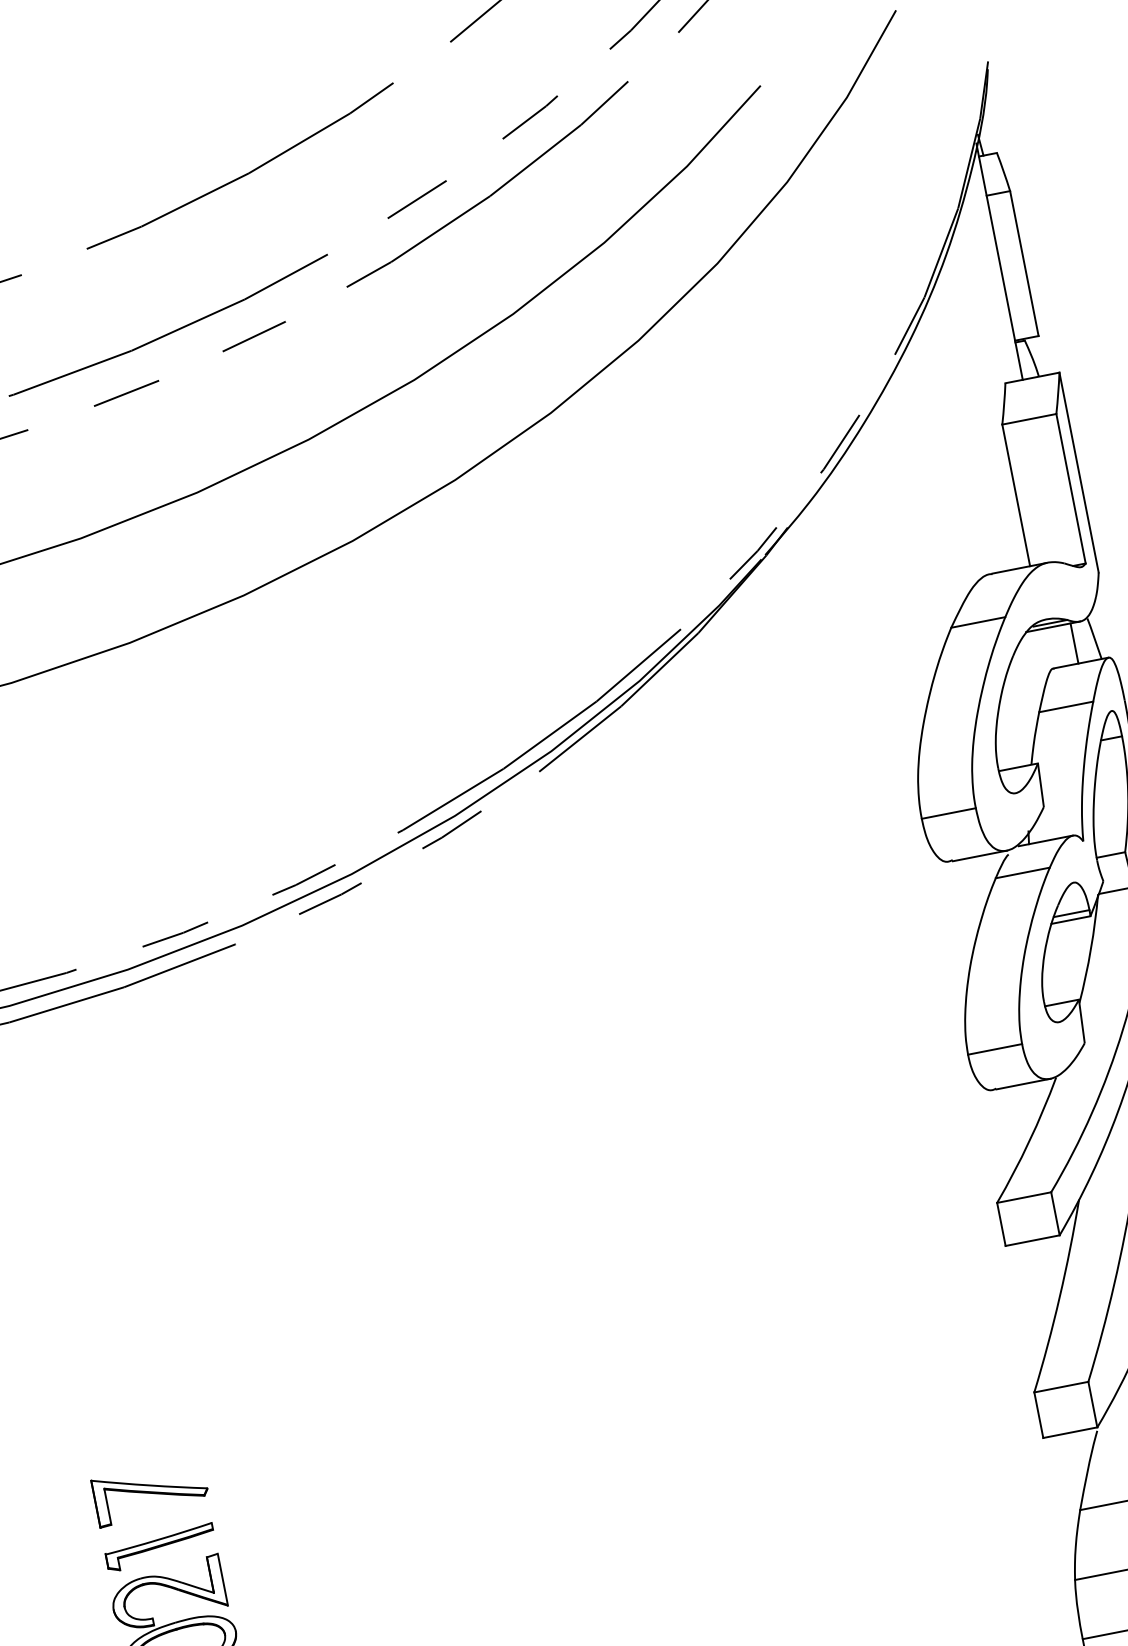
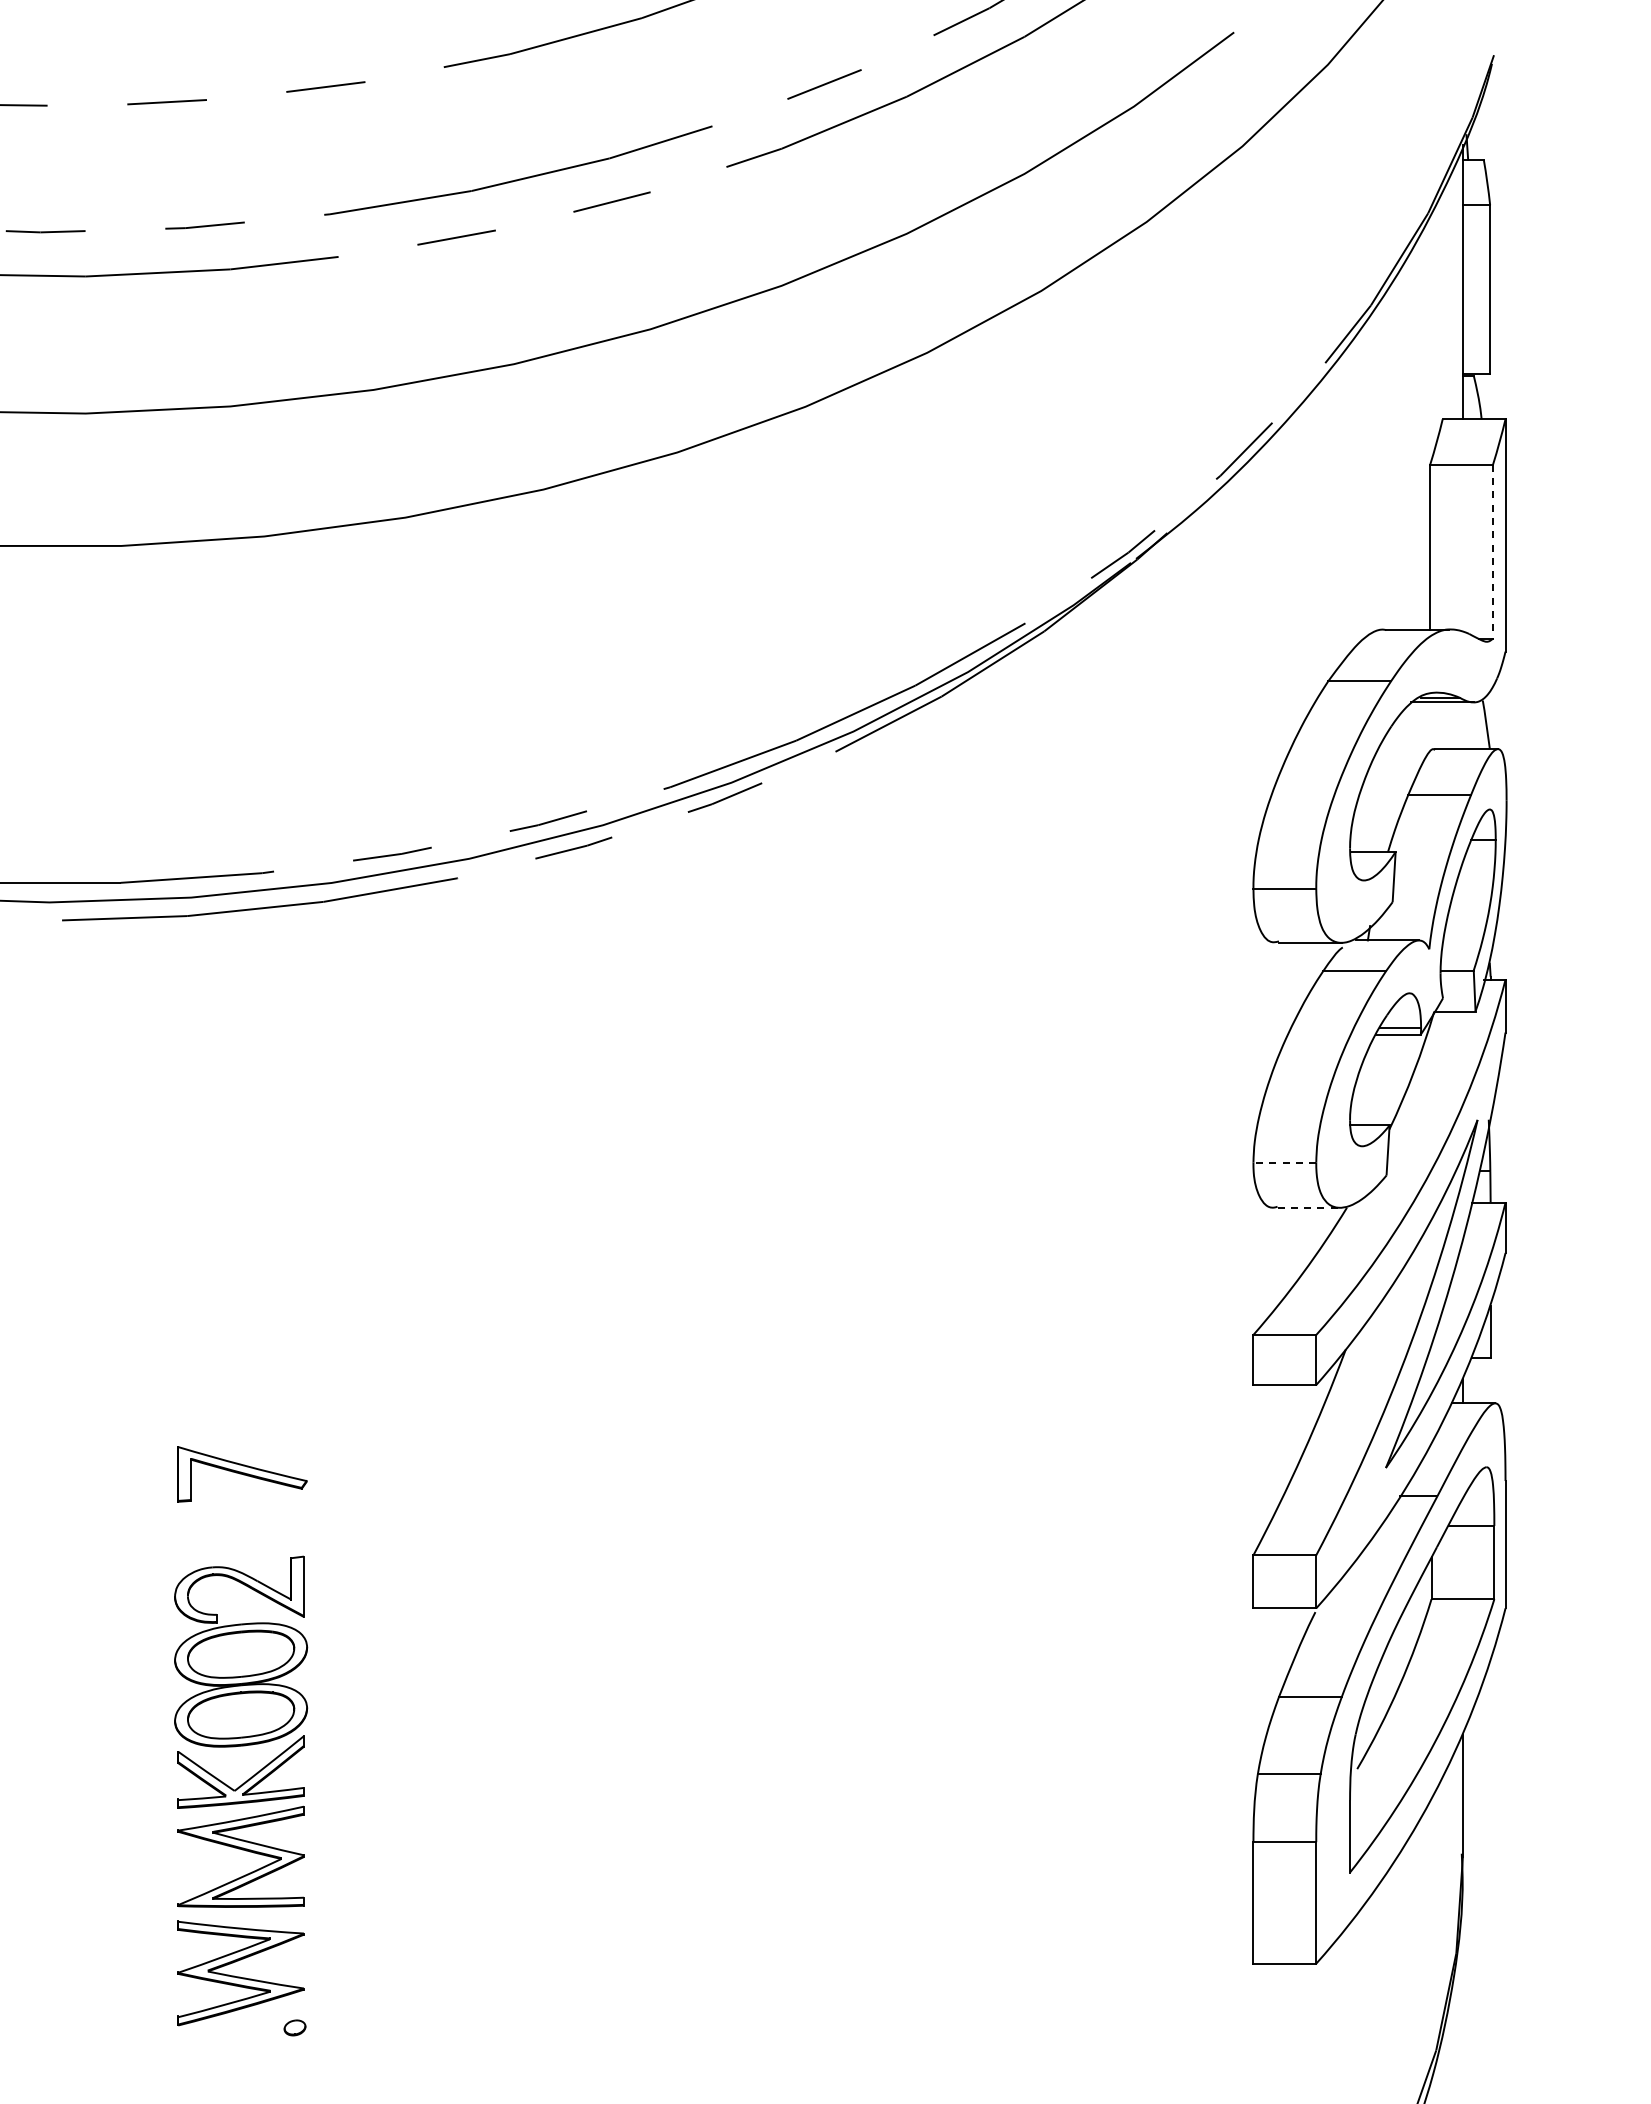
line: (1070, 488) -> (1492, 551), solid -> dashed
line: (1074, 643) -> (1462, 725), removed
line: (994, 1049) -> (1284, 1162), solid -> dashed
line: (1023, 1083) -> (1309, 1207), solid -> dashed
part: (160, 1548) -> (240, 1537), removed

